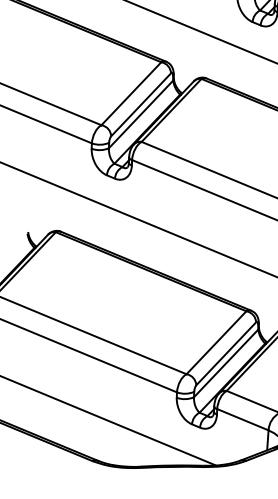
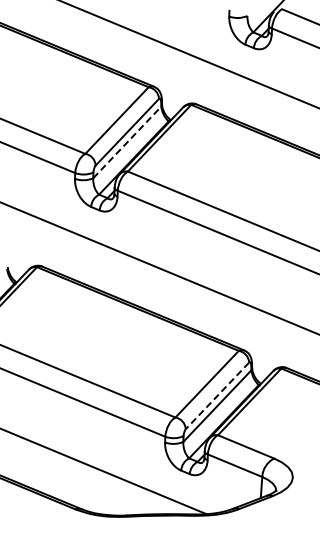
line: (141, 114) -> (127, 142), solid -> dashed
line: (226, 353) -> (217, 395), solid -> dashed

